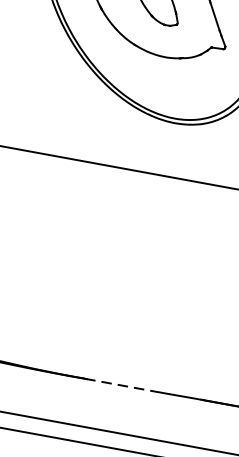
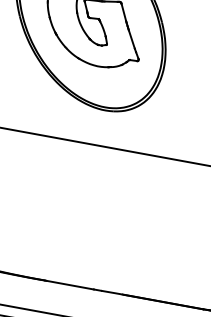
line: (121, 386) -> (69, 285), dashed -> solid

